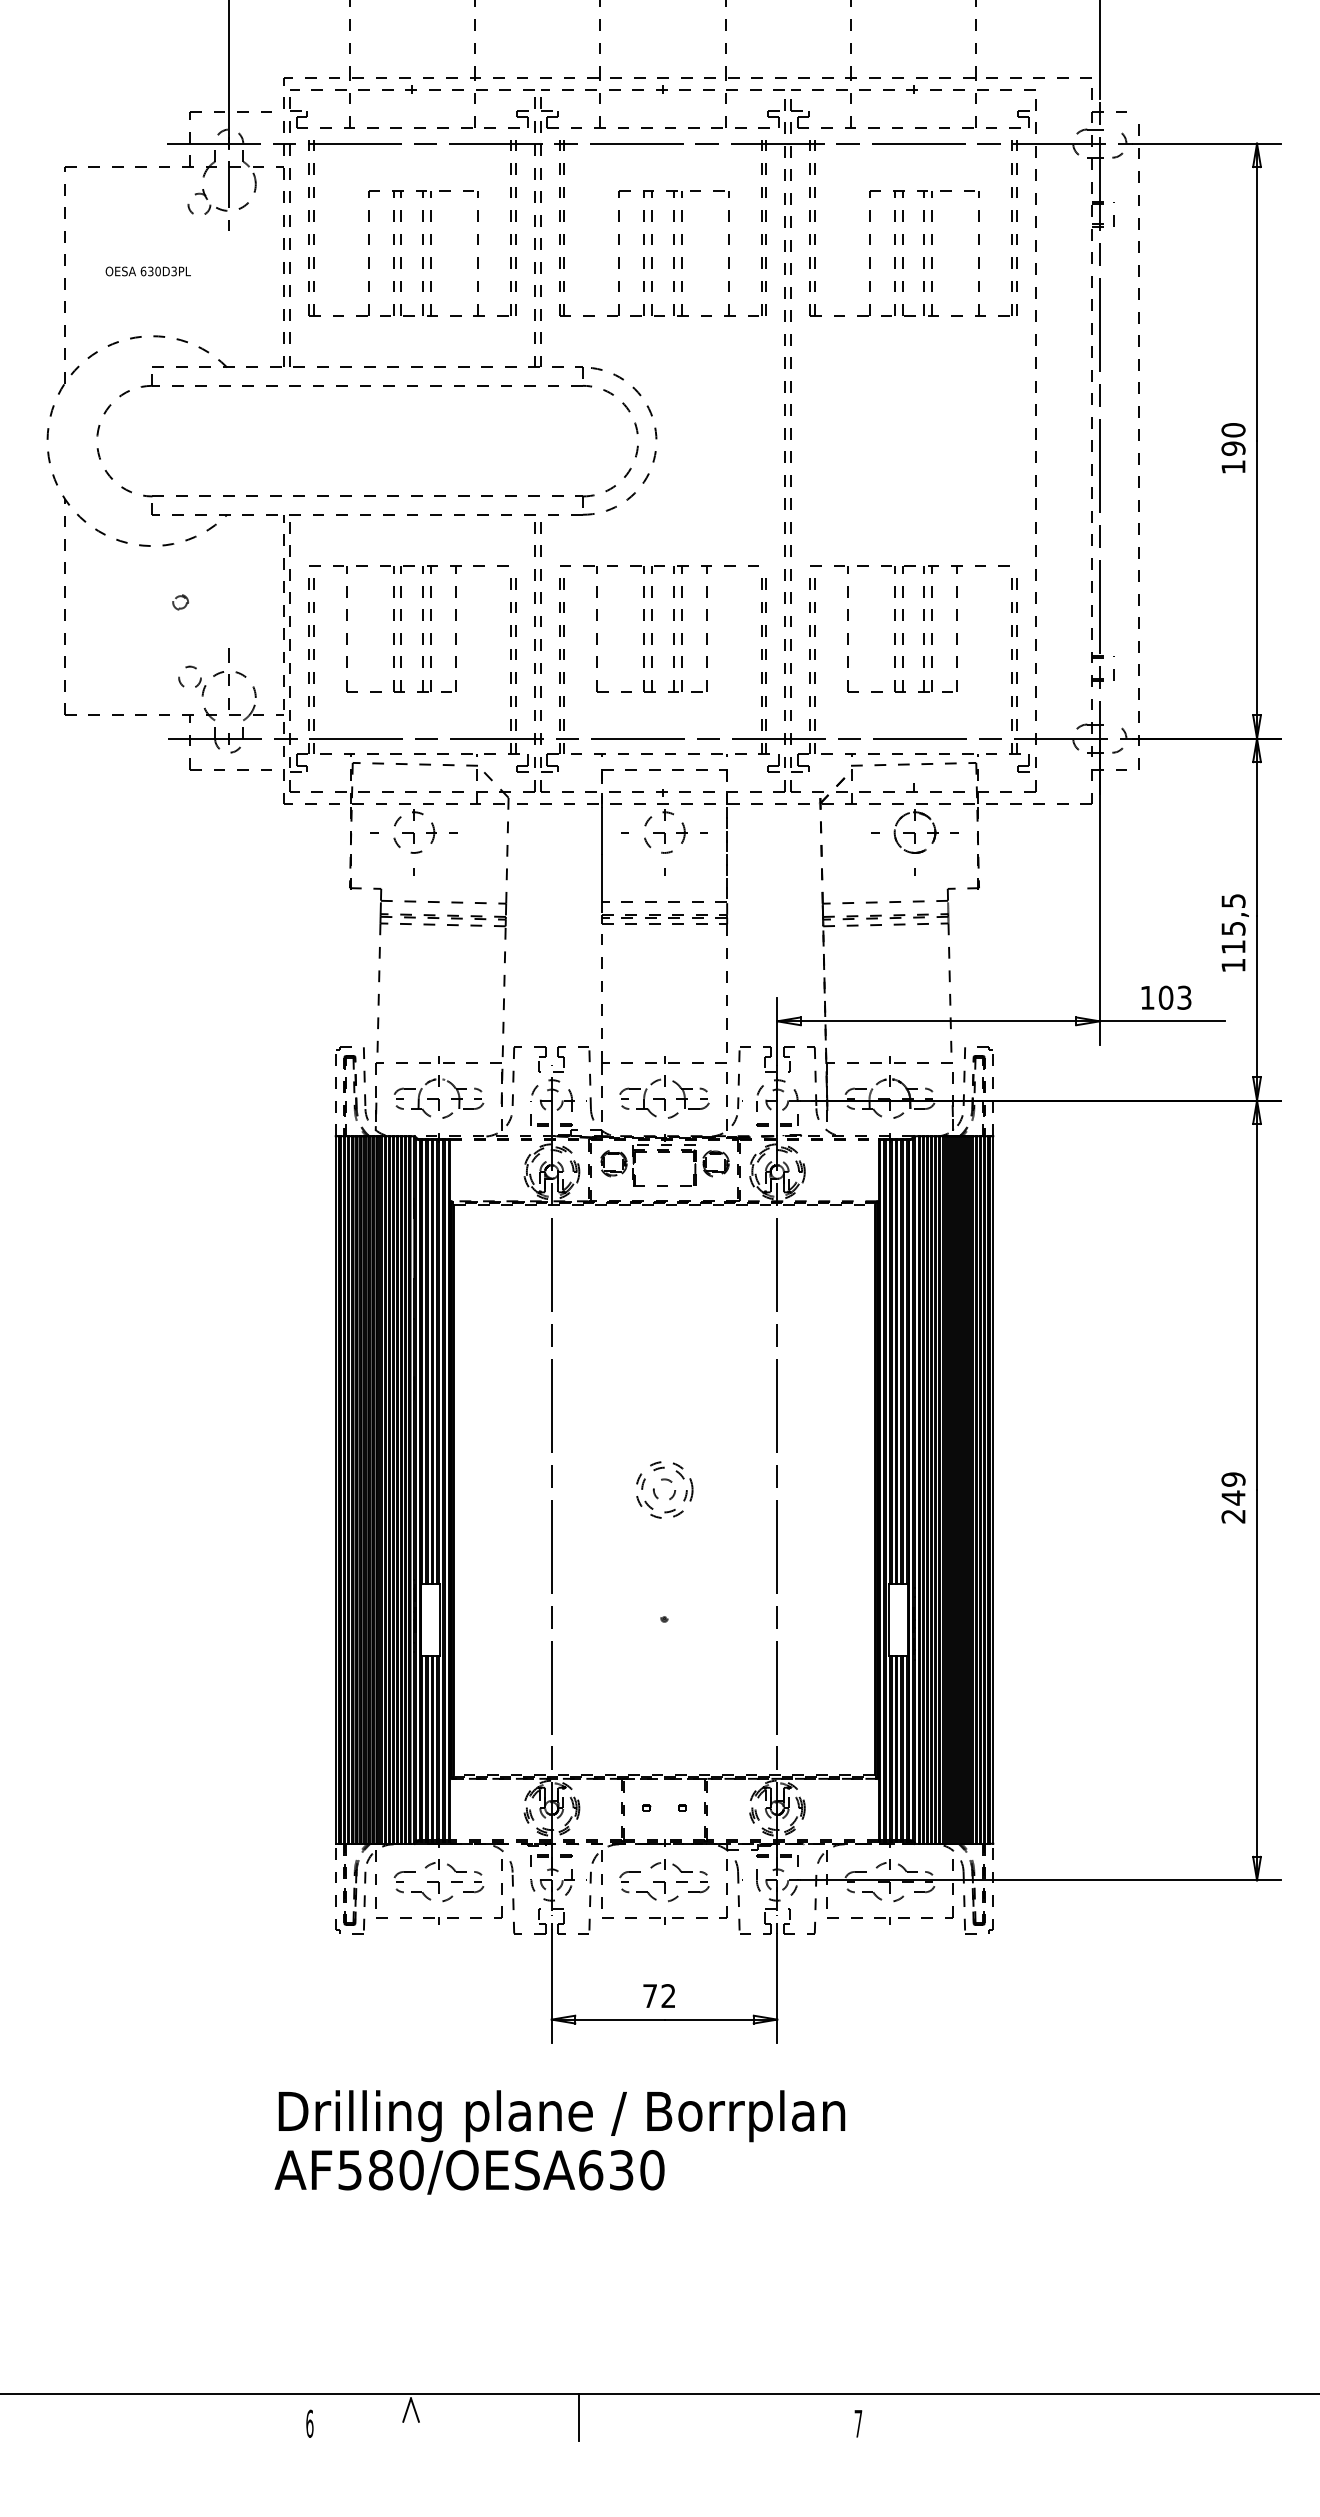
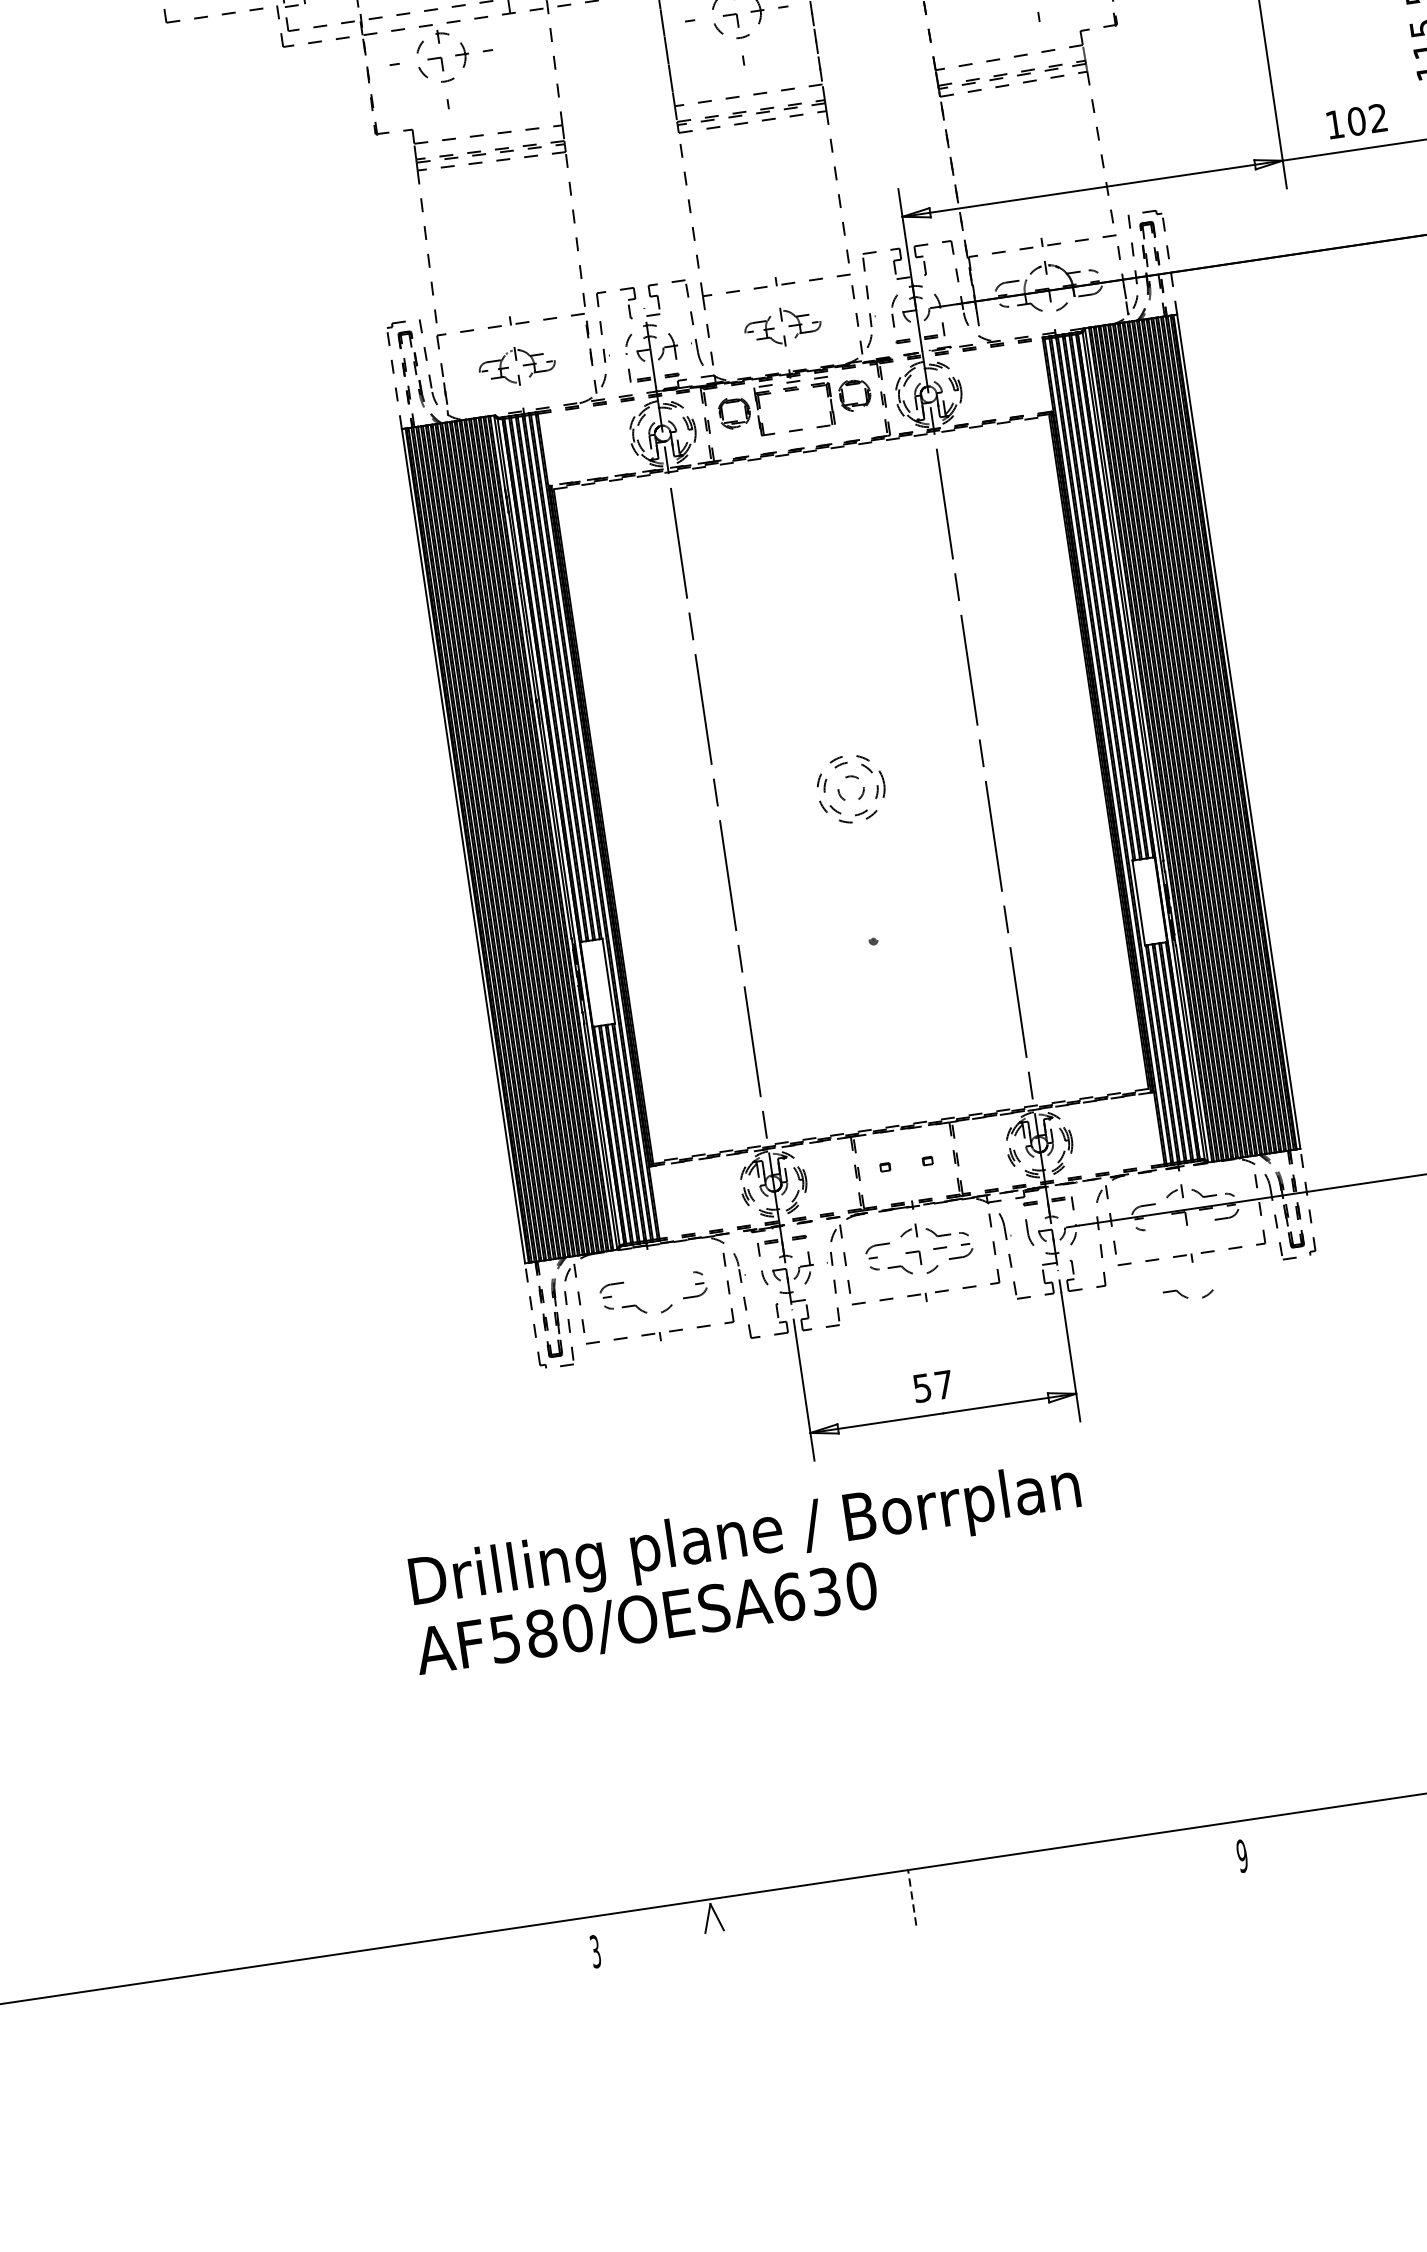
text: (1184, 997) -> (1378, 117), 103 -> 102
part: (439, 1096) -> (517, 364), size x0.7
part: (664, 1096) -> (782, 325), size x0.7
part: (451, 1881) -> (668, 1287), removed
part: (883, 1896) -> (1189, 1293), moved
text: (659, 1996) -> (933, 1386), 72 -> 57
text: (559, 2142) -> (747, 1569), moved
line: (579, 2417) -> (912, 1897), solid -> dashed
text: (309, 2423) -> (595, 1951), 6 -> 3
text: (858, 2423) -> (1242, 1855), 7 -> 9

